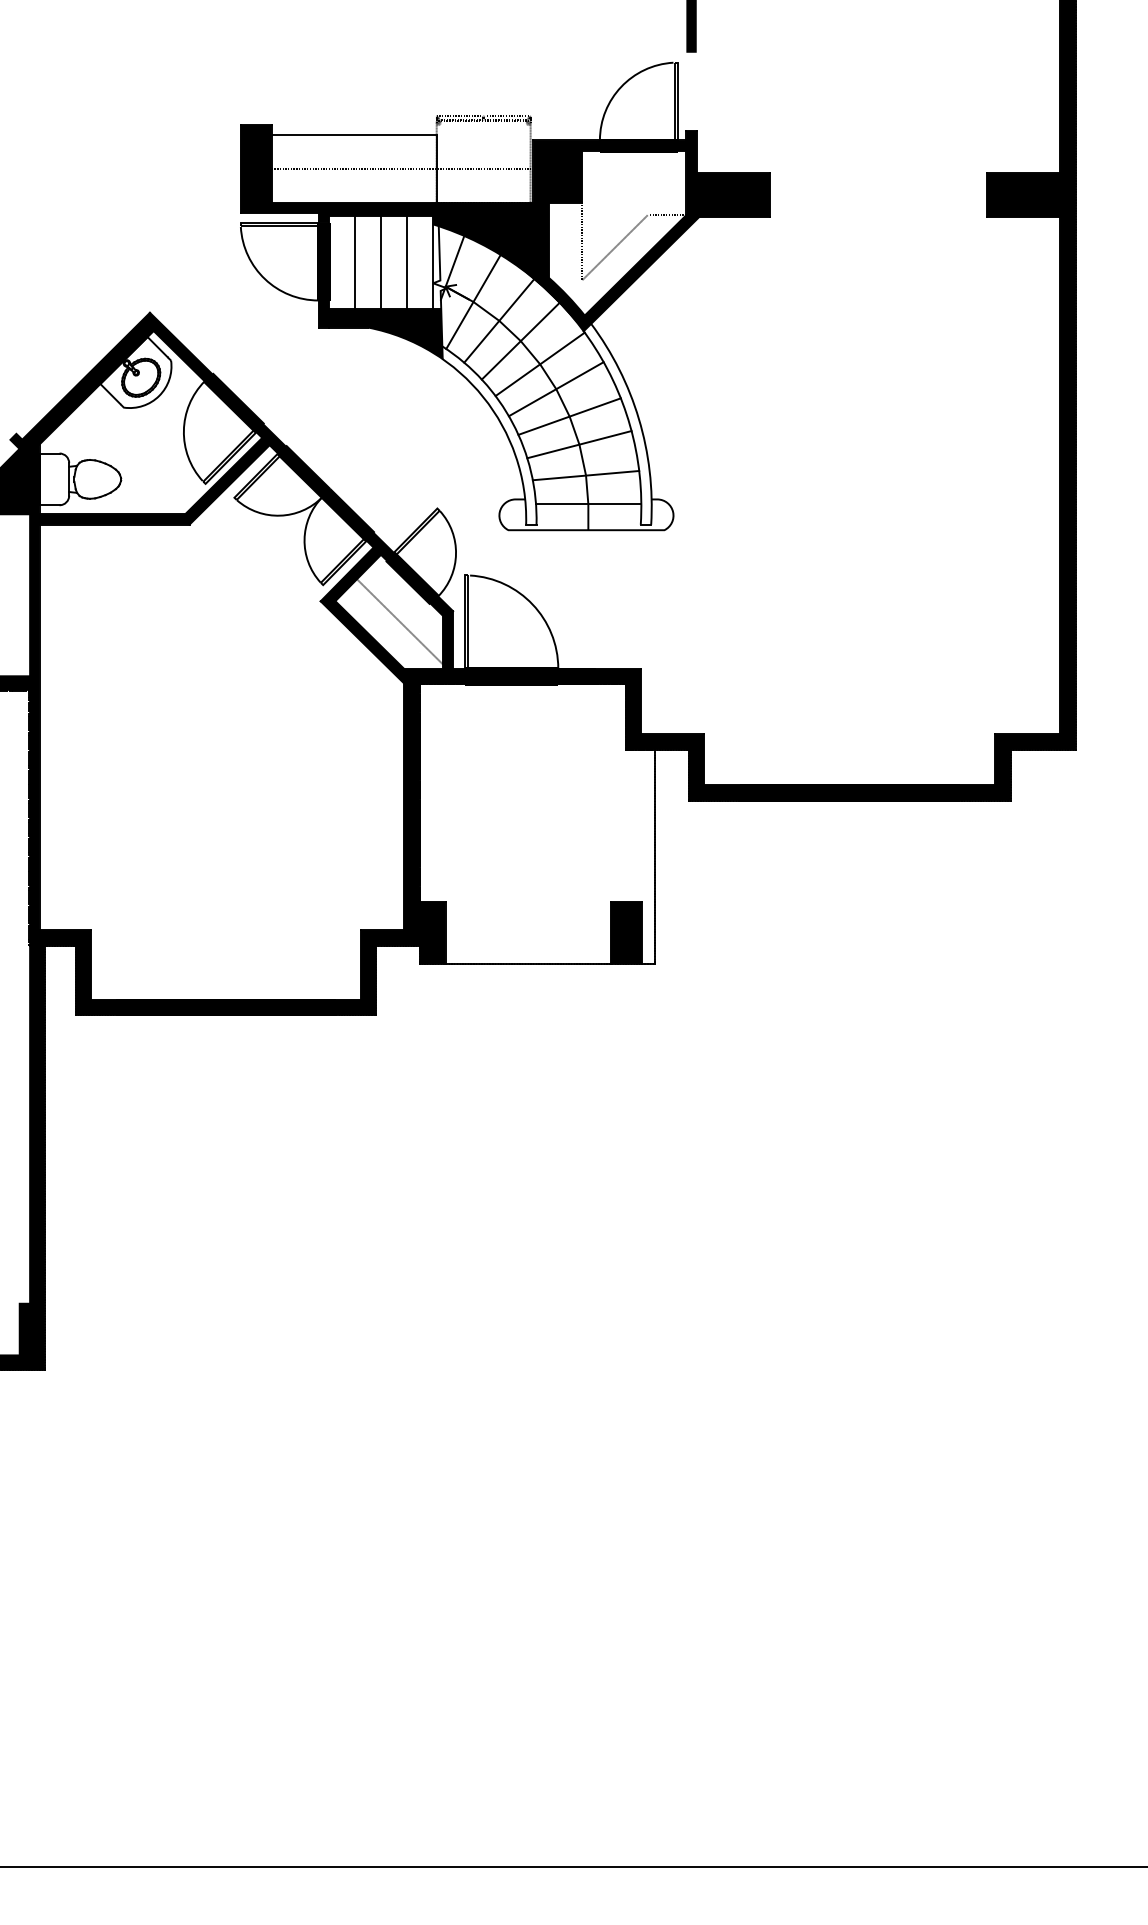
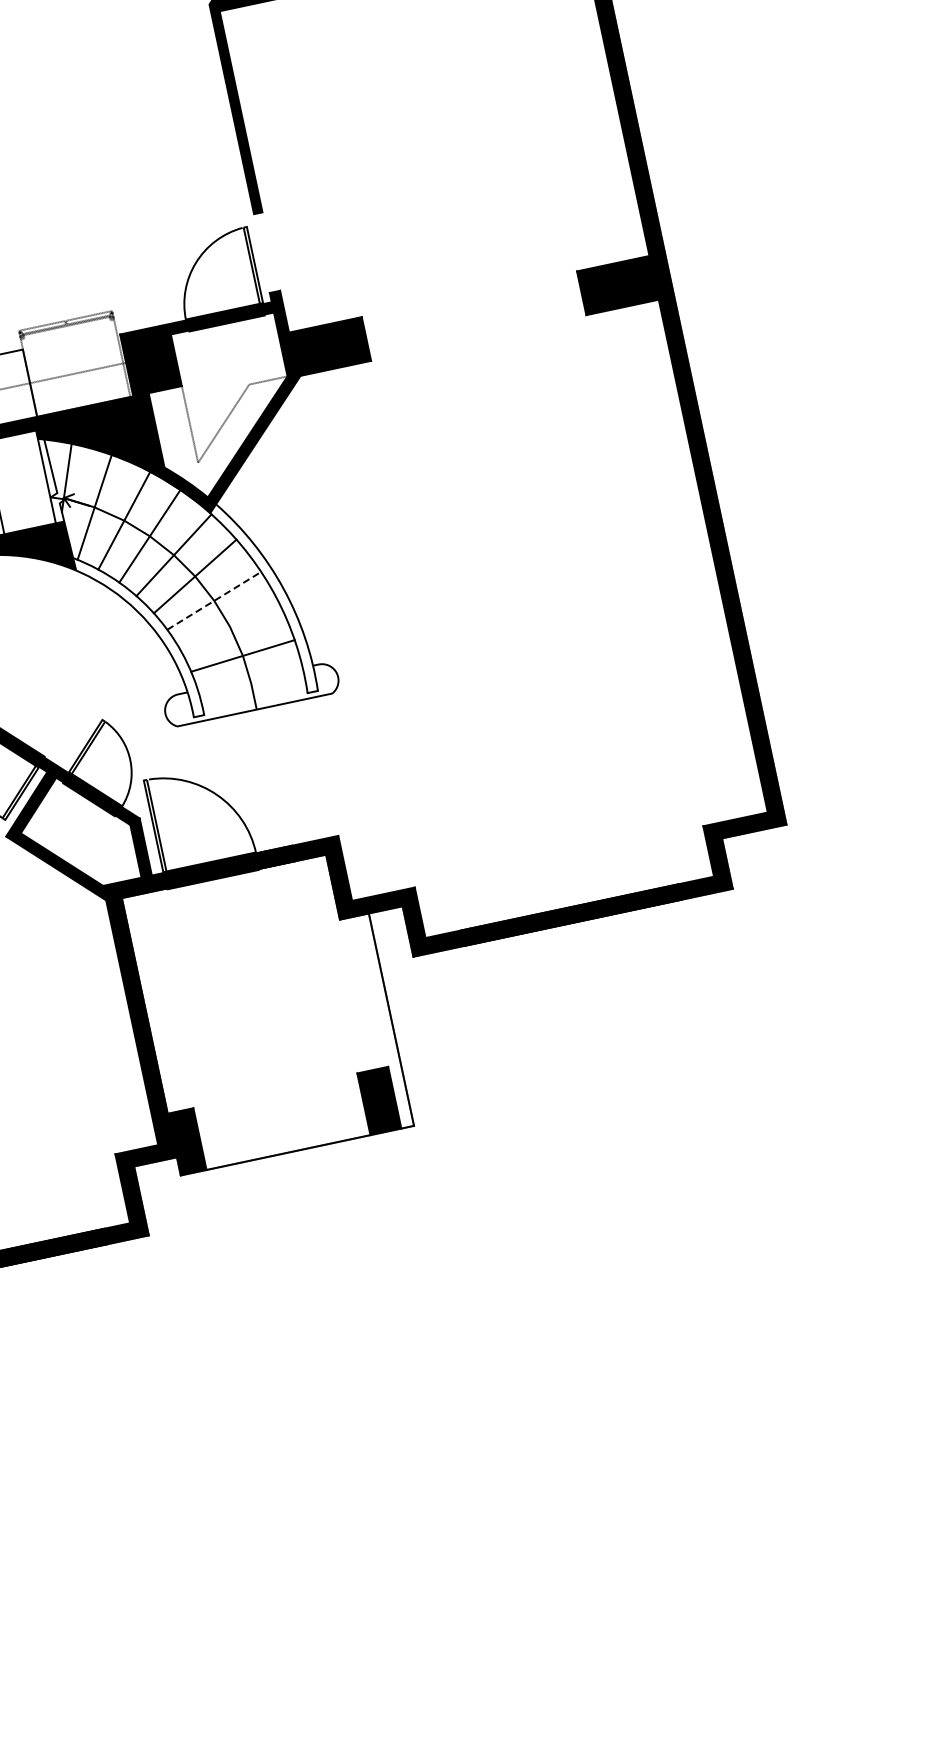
line: (406, 262) -> (19, 482), removed
line: (570, 416) -> (215, 600), solid -> dashed
line: (579, 444) -> (229, 626), removed
line: (588, 504) -> (251, 684), removed
line: (399, 621) -> (88, 839), removed

